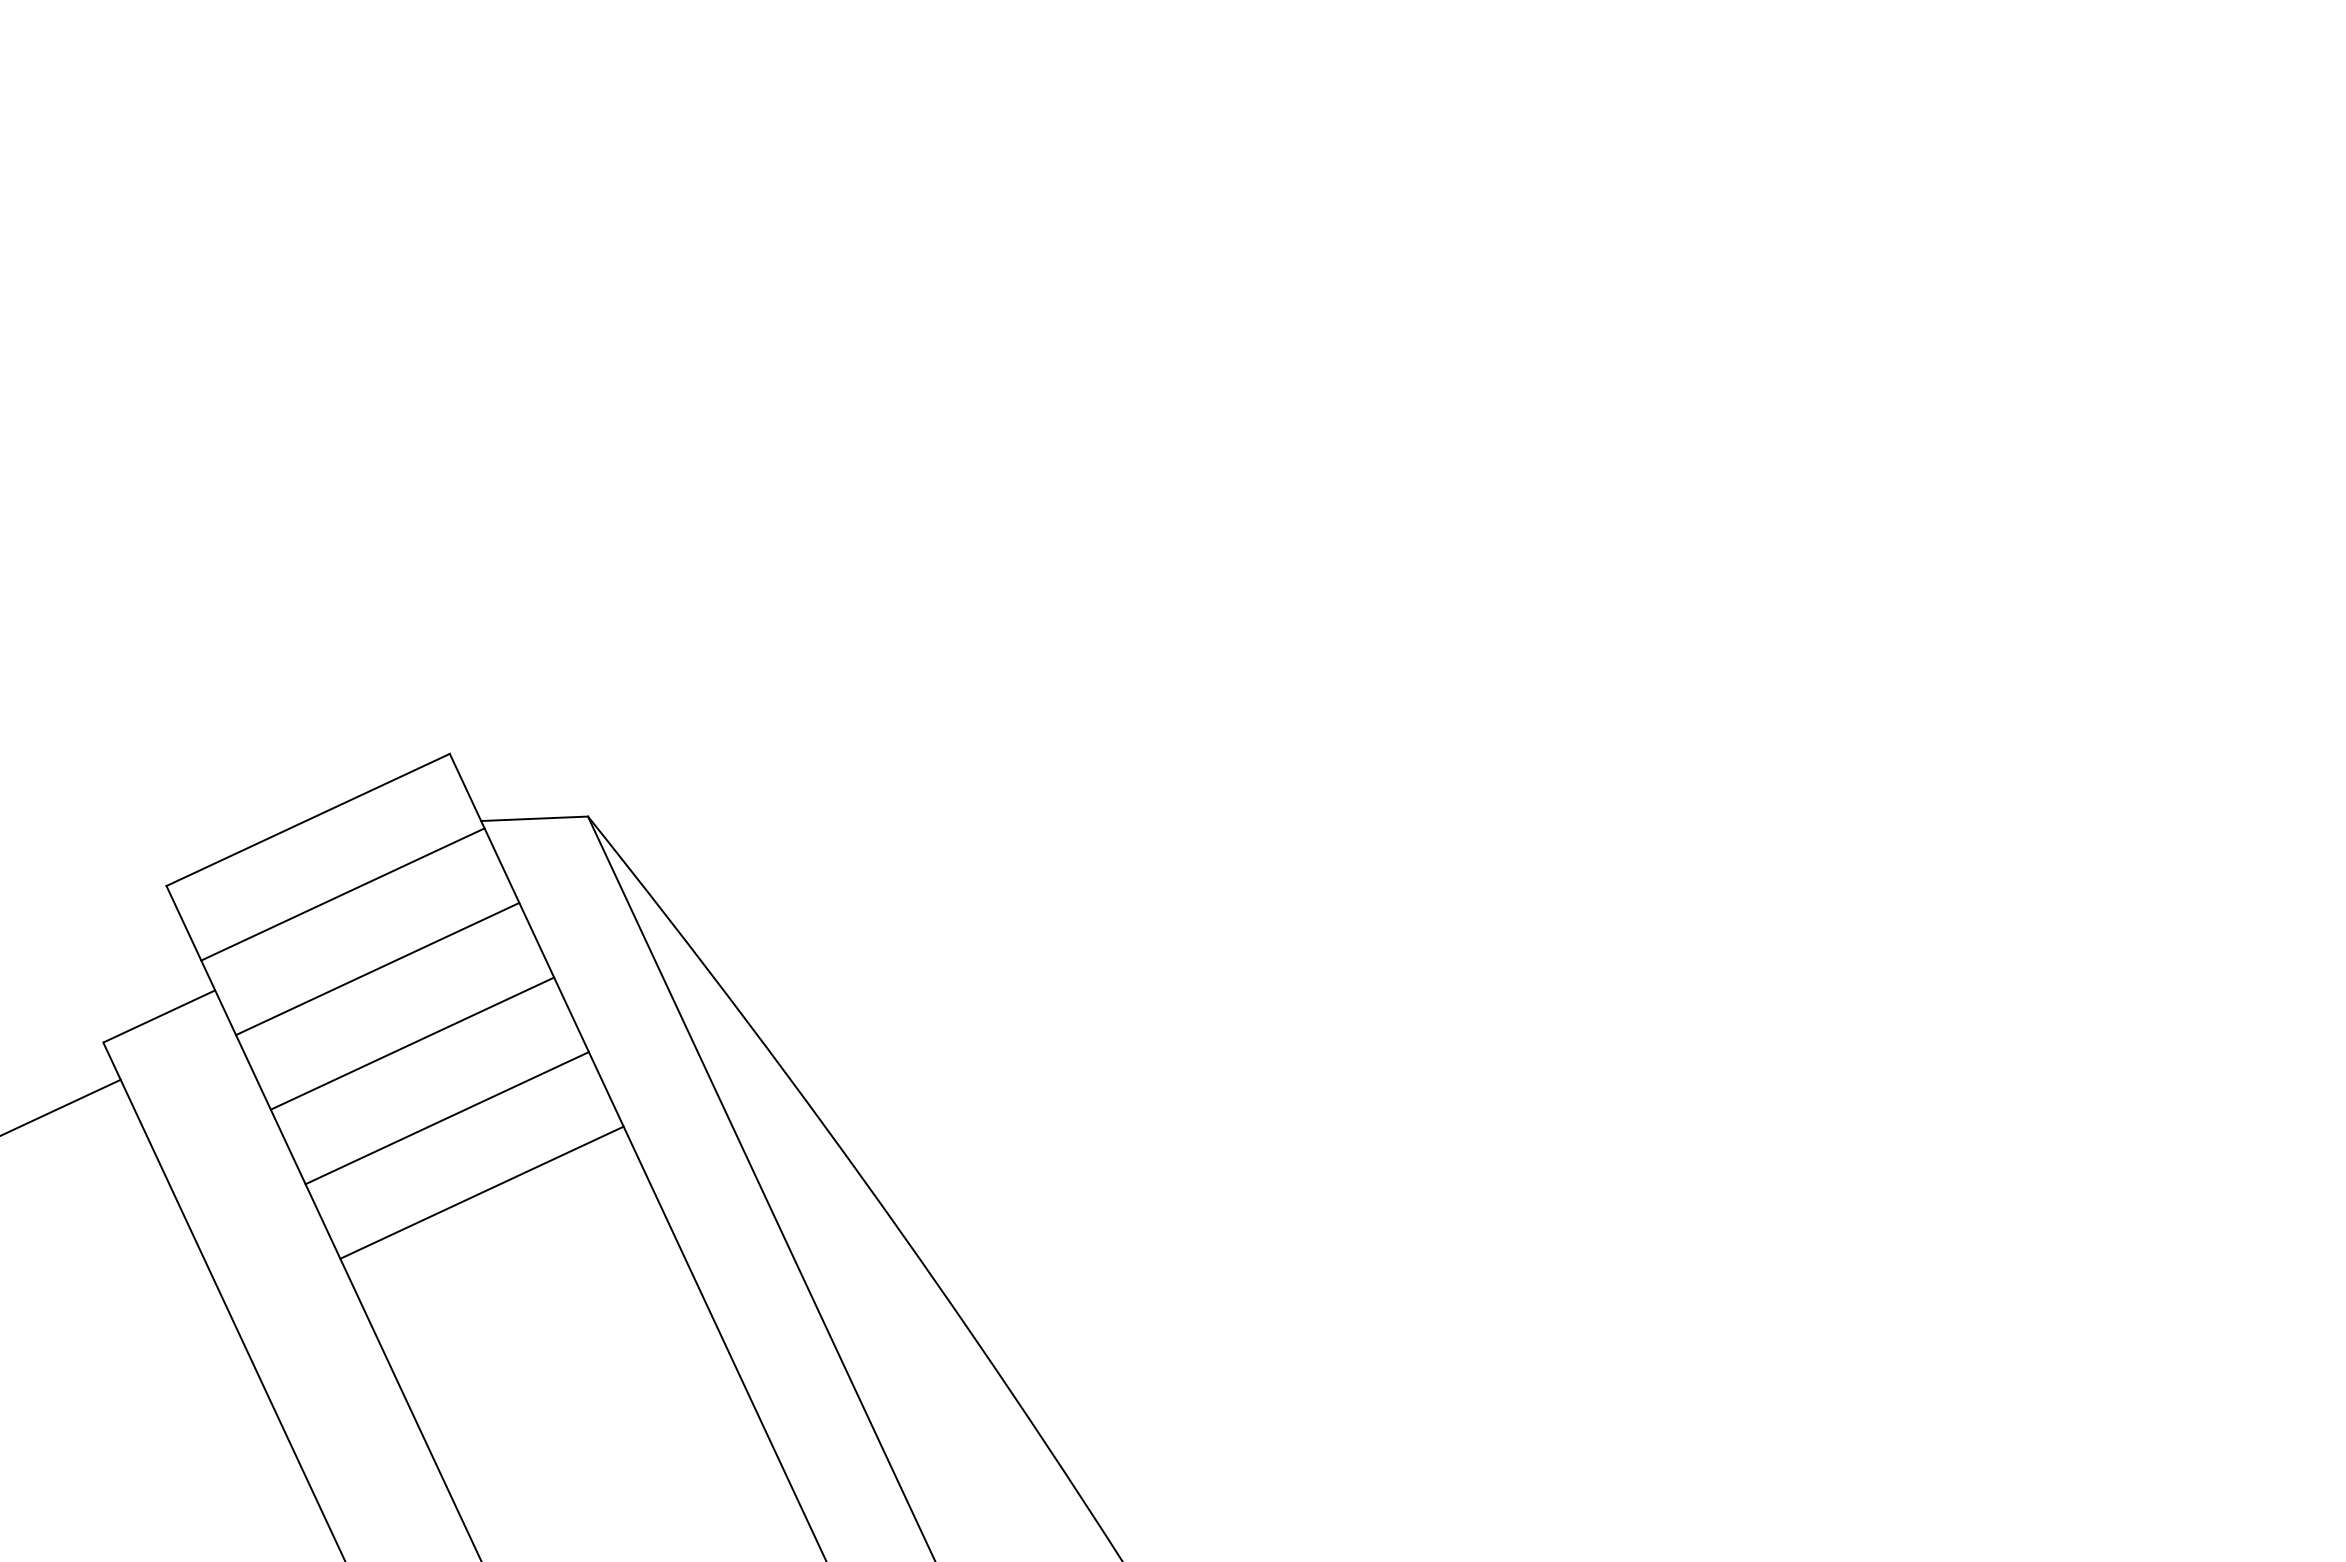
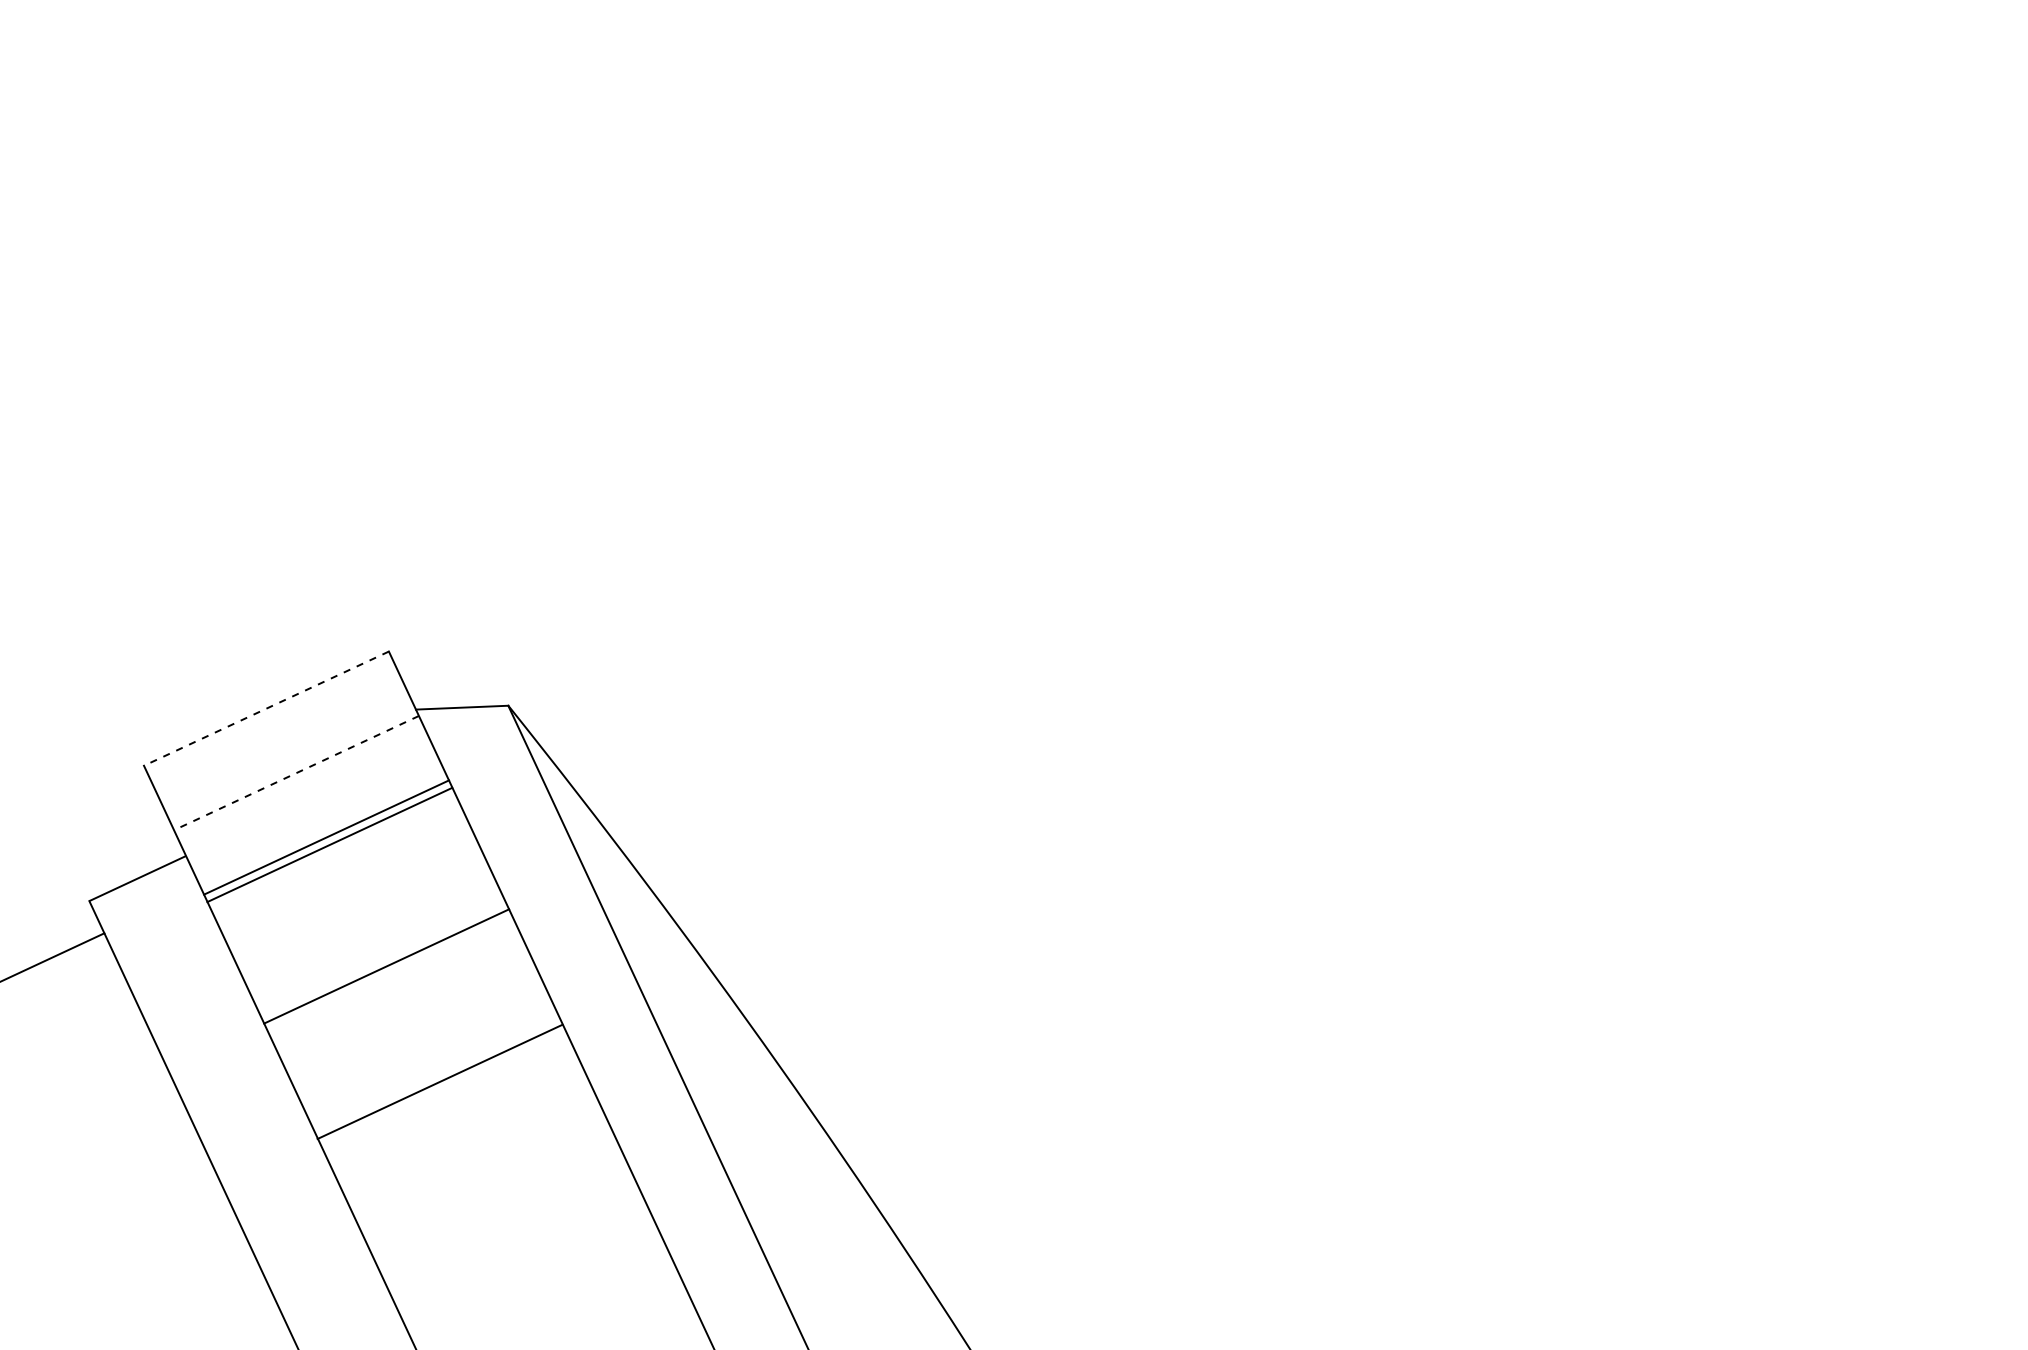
line: (307, 820) -> (265, 709), solid -> dashed
line: (342, 894) -> (296, 773), solid -> dashed
line: (412, 1043) -> (329, 844), moved
line: (481, 1192) -> (439, 1081), moved

